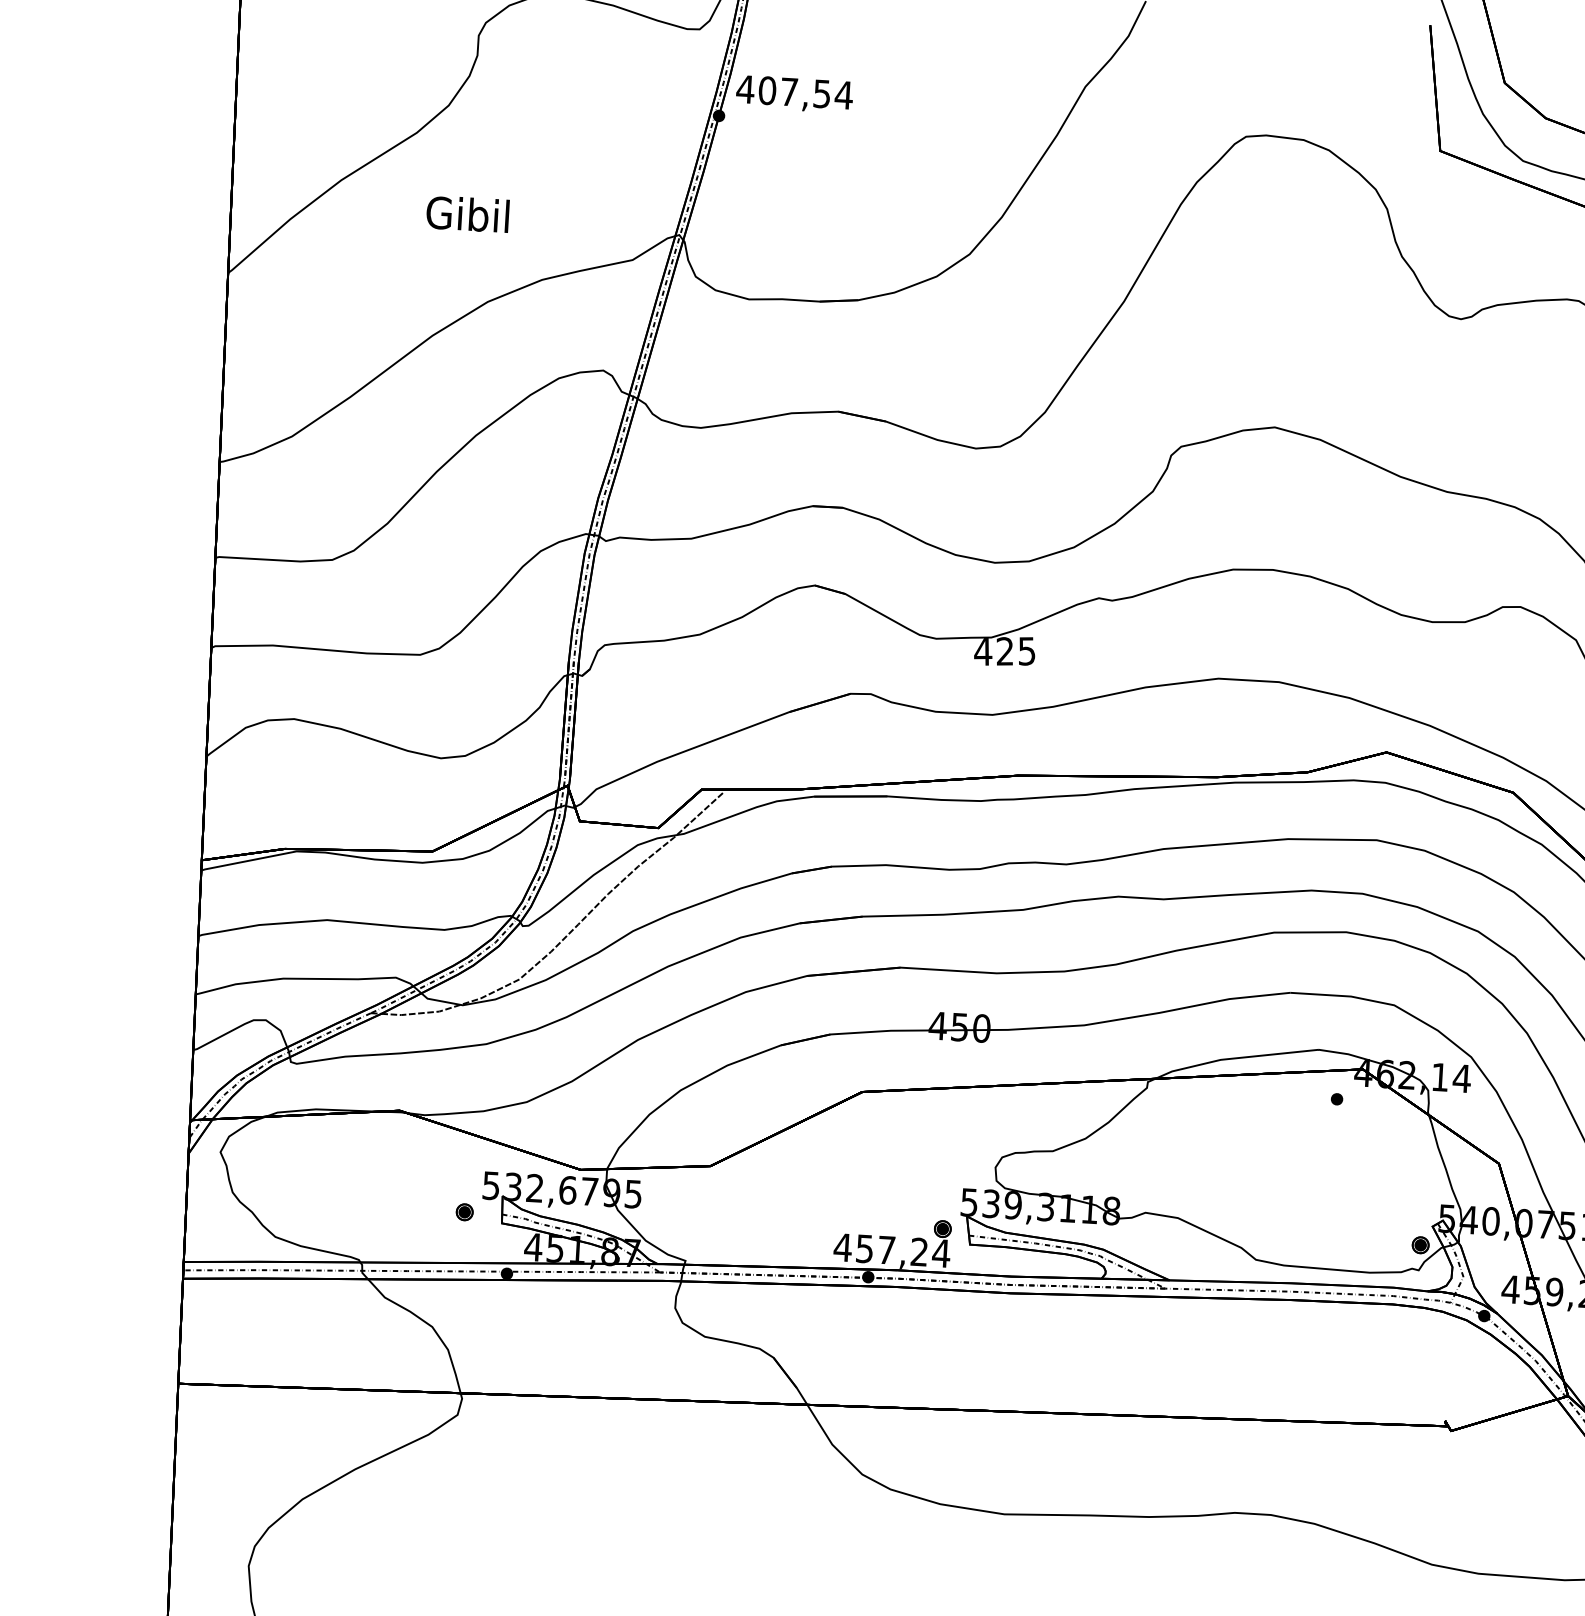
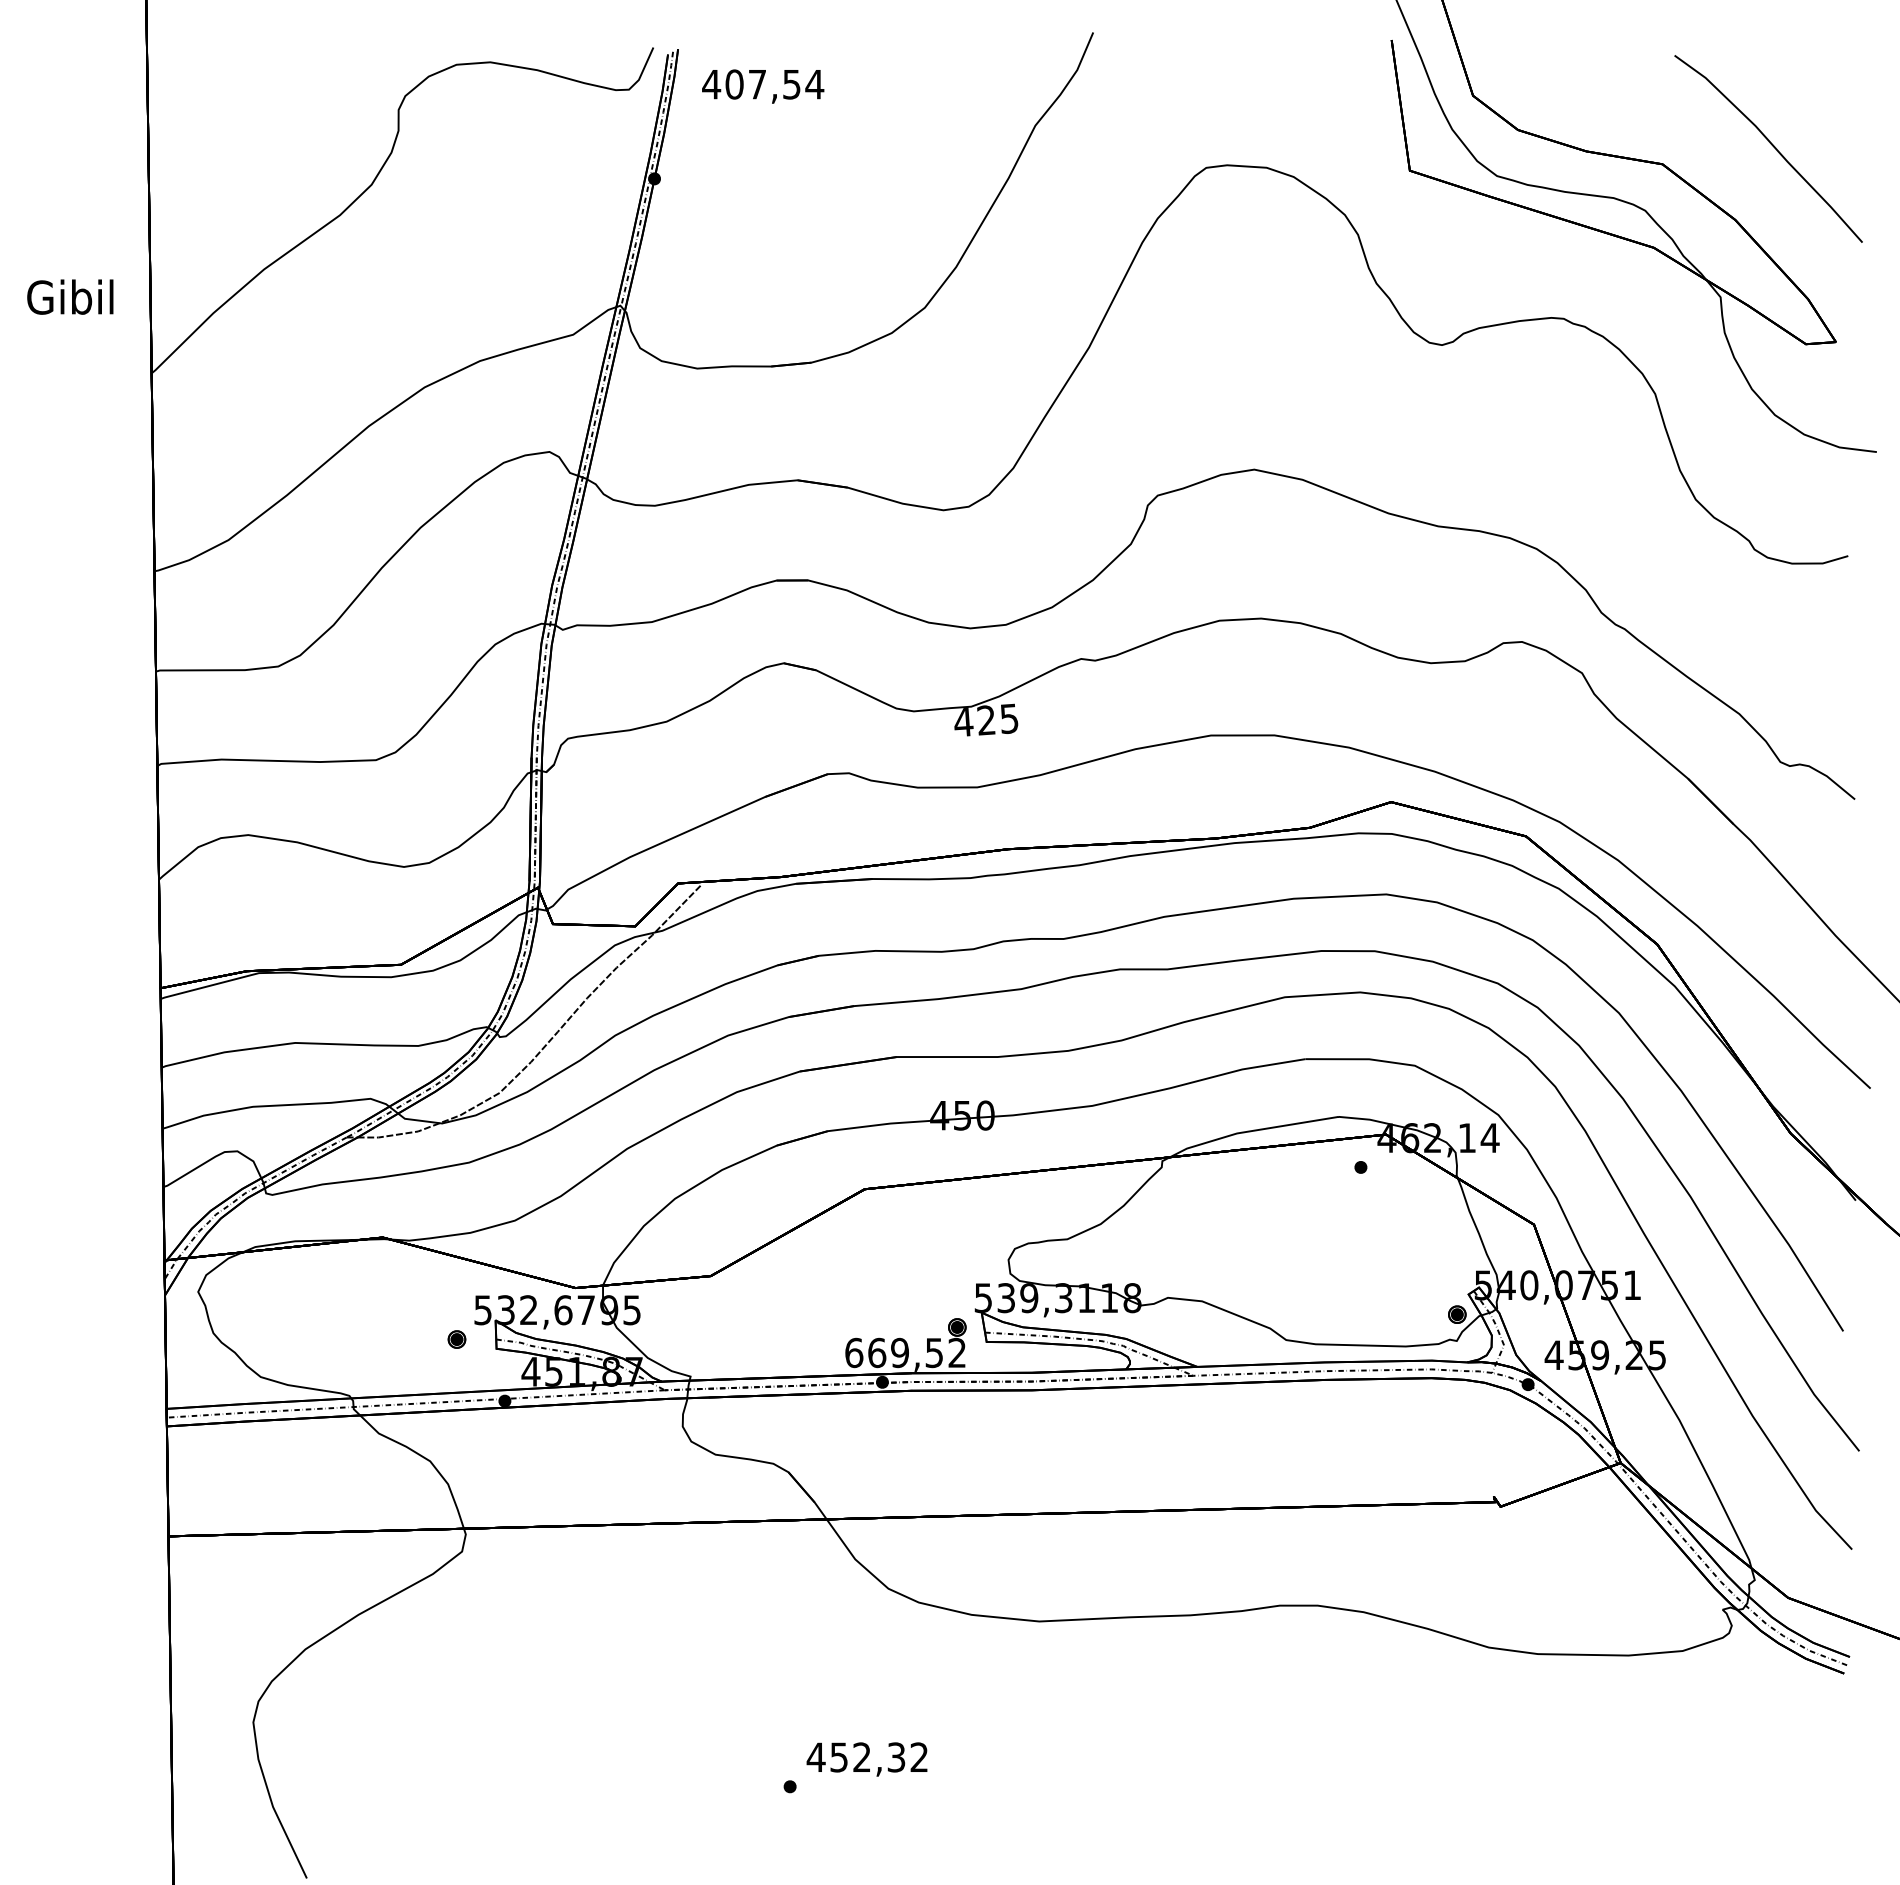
text: (794, 94) -> (763, 86), moved
text: (468, 213) -> (70, 296), moved
text: (891, 1250) -> (905, 1352), 457,24 -> 669,52

